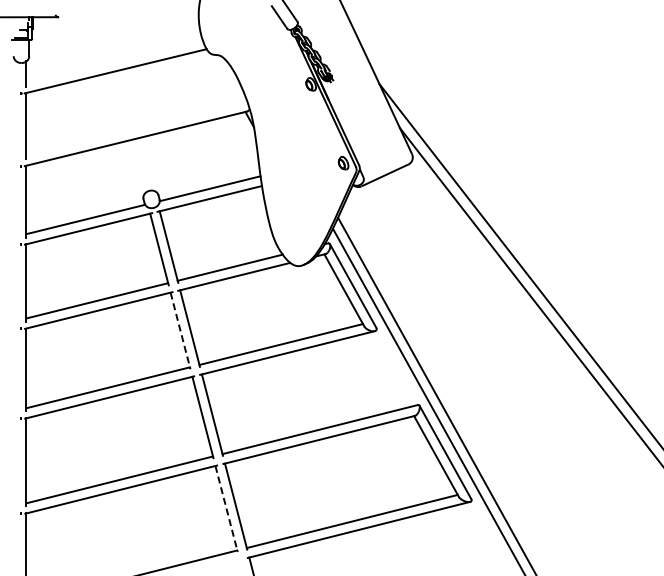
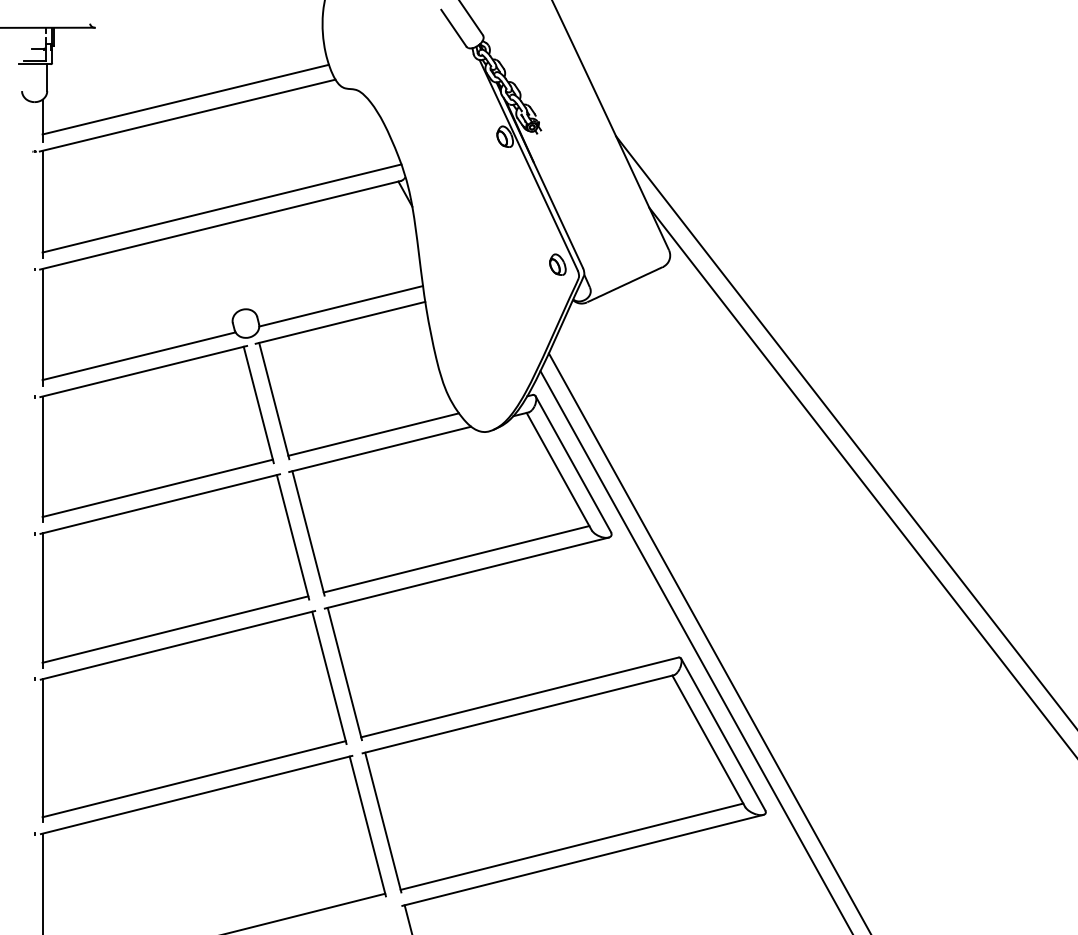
line: (114, 61) -> (185, 99), added
line: (136, 128) -> (221, 208), added
line: (180, 330) -> (292, 536), dashed -> solid
line: (226, 509) -> (367, 827), dashed -> solid

